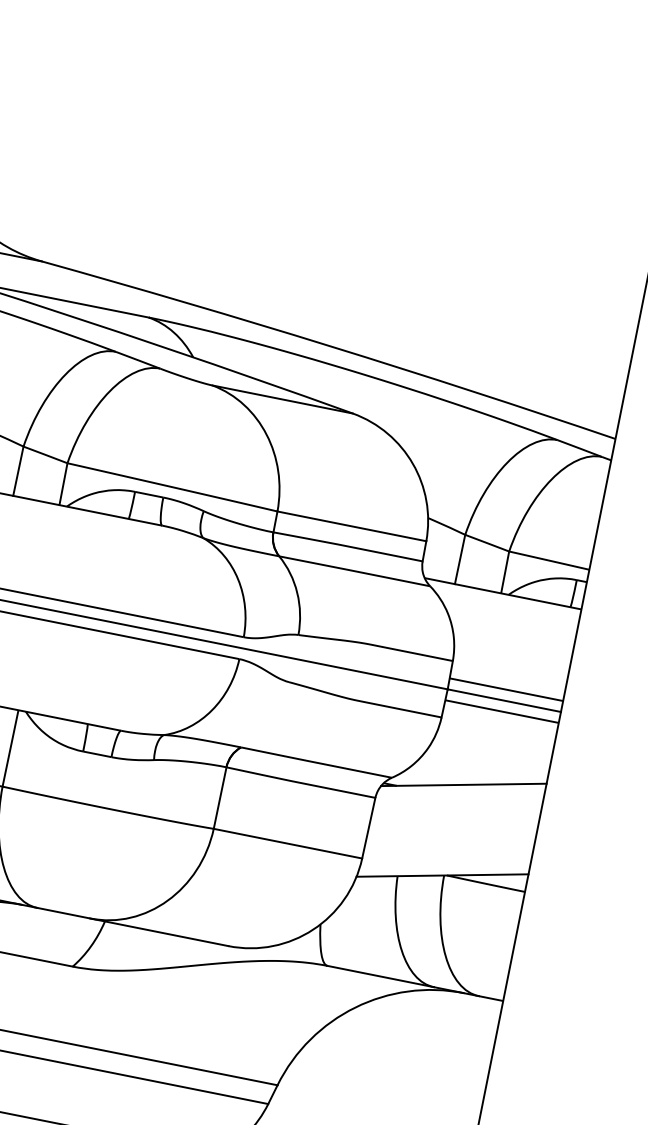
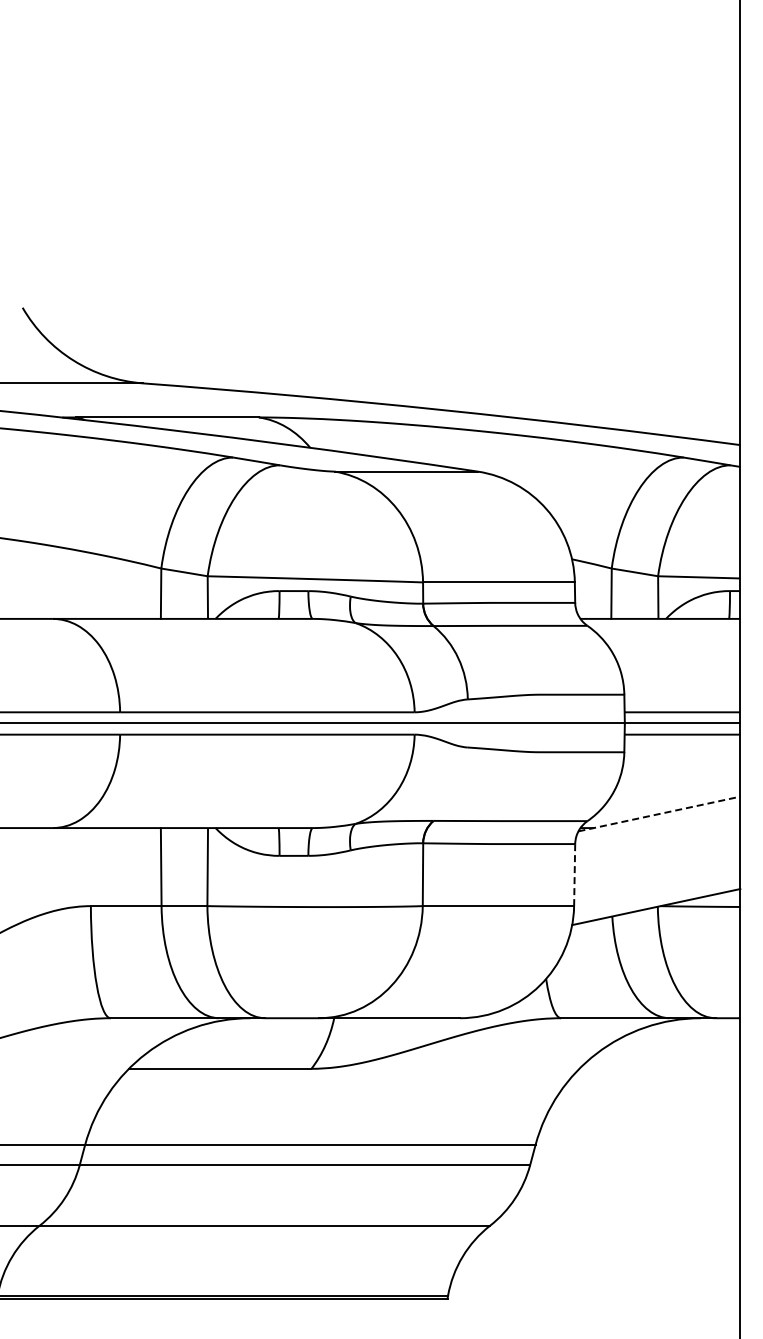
line: (463, 785) -> (659, 814), solid -> dashed
line: (368, 827) -> (574, 874), solid -> dashed

